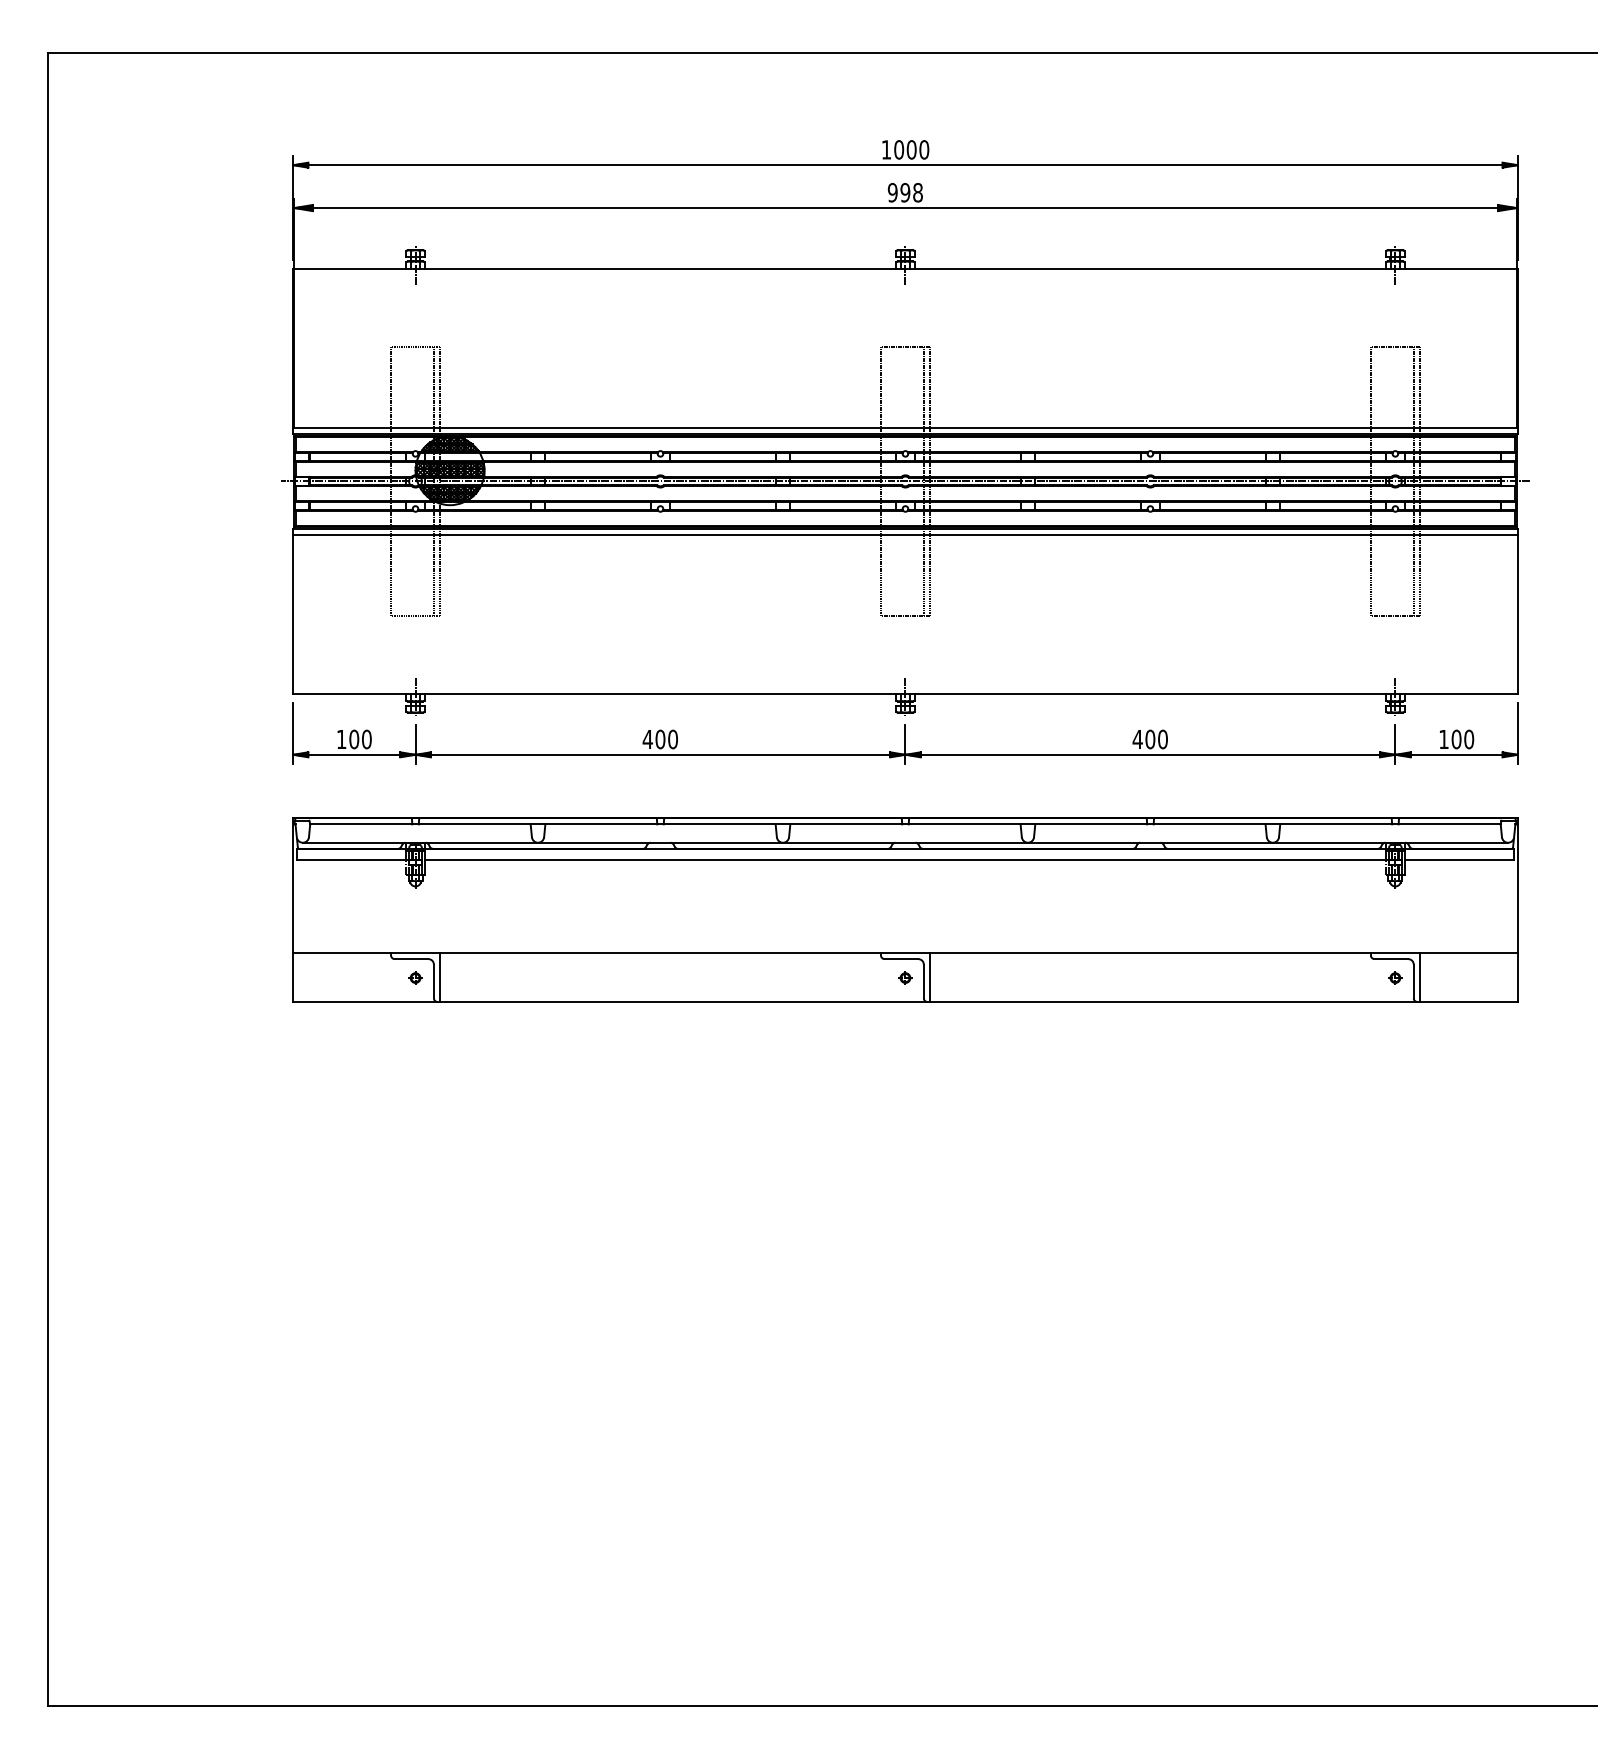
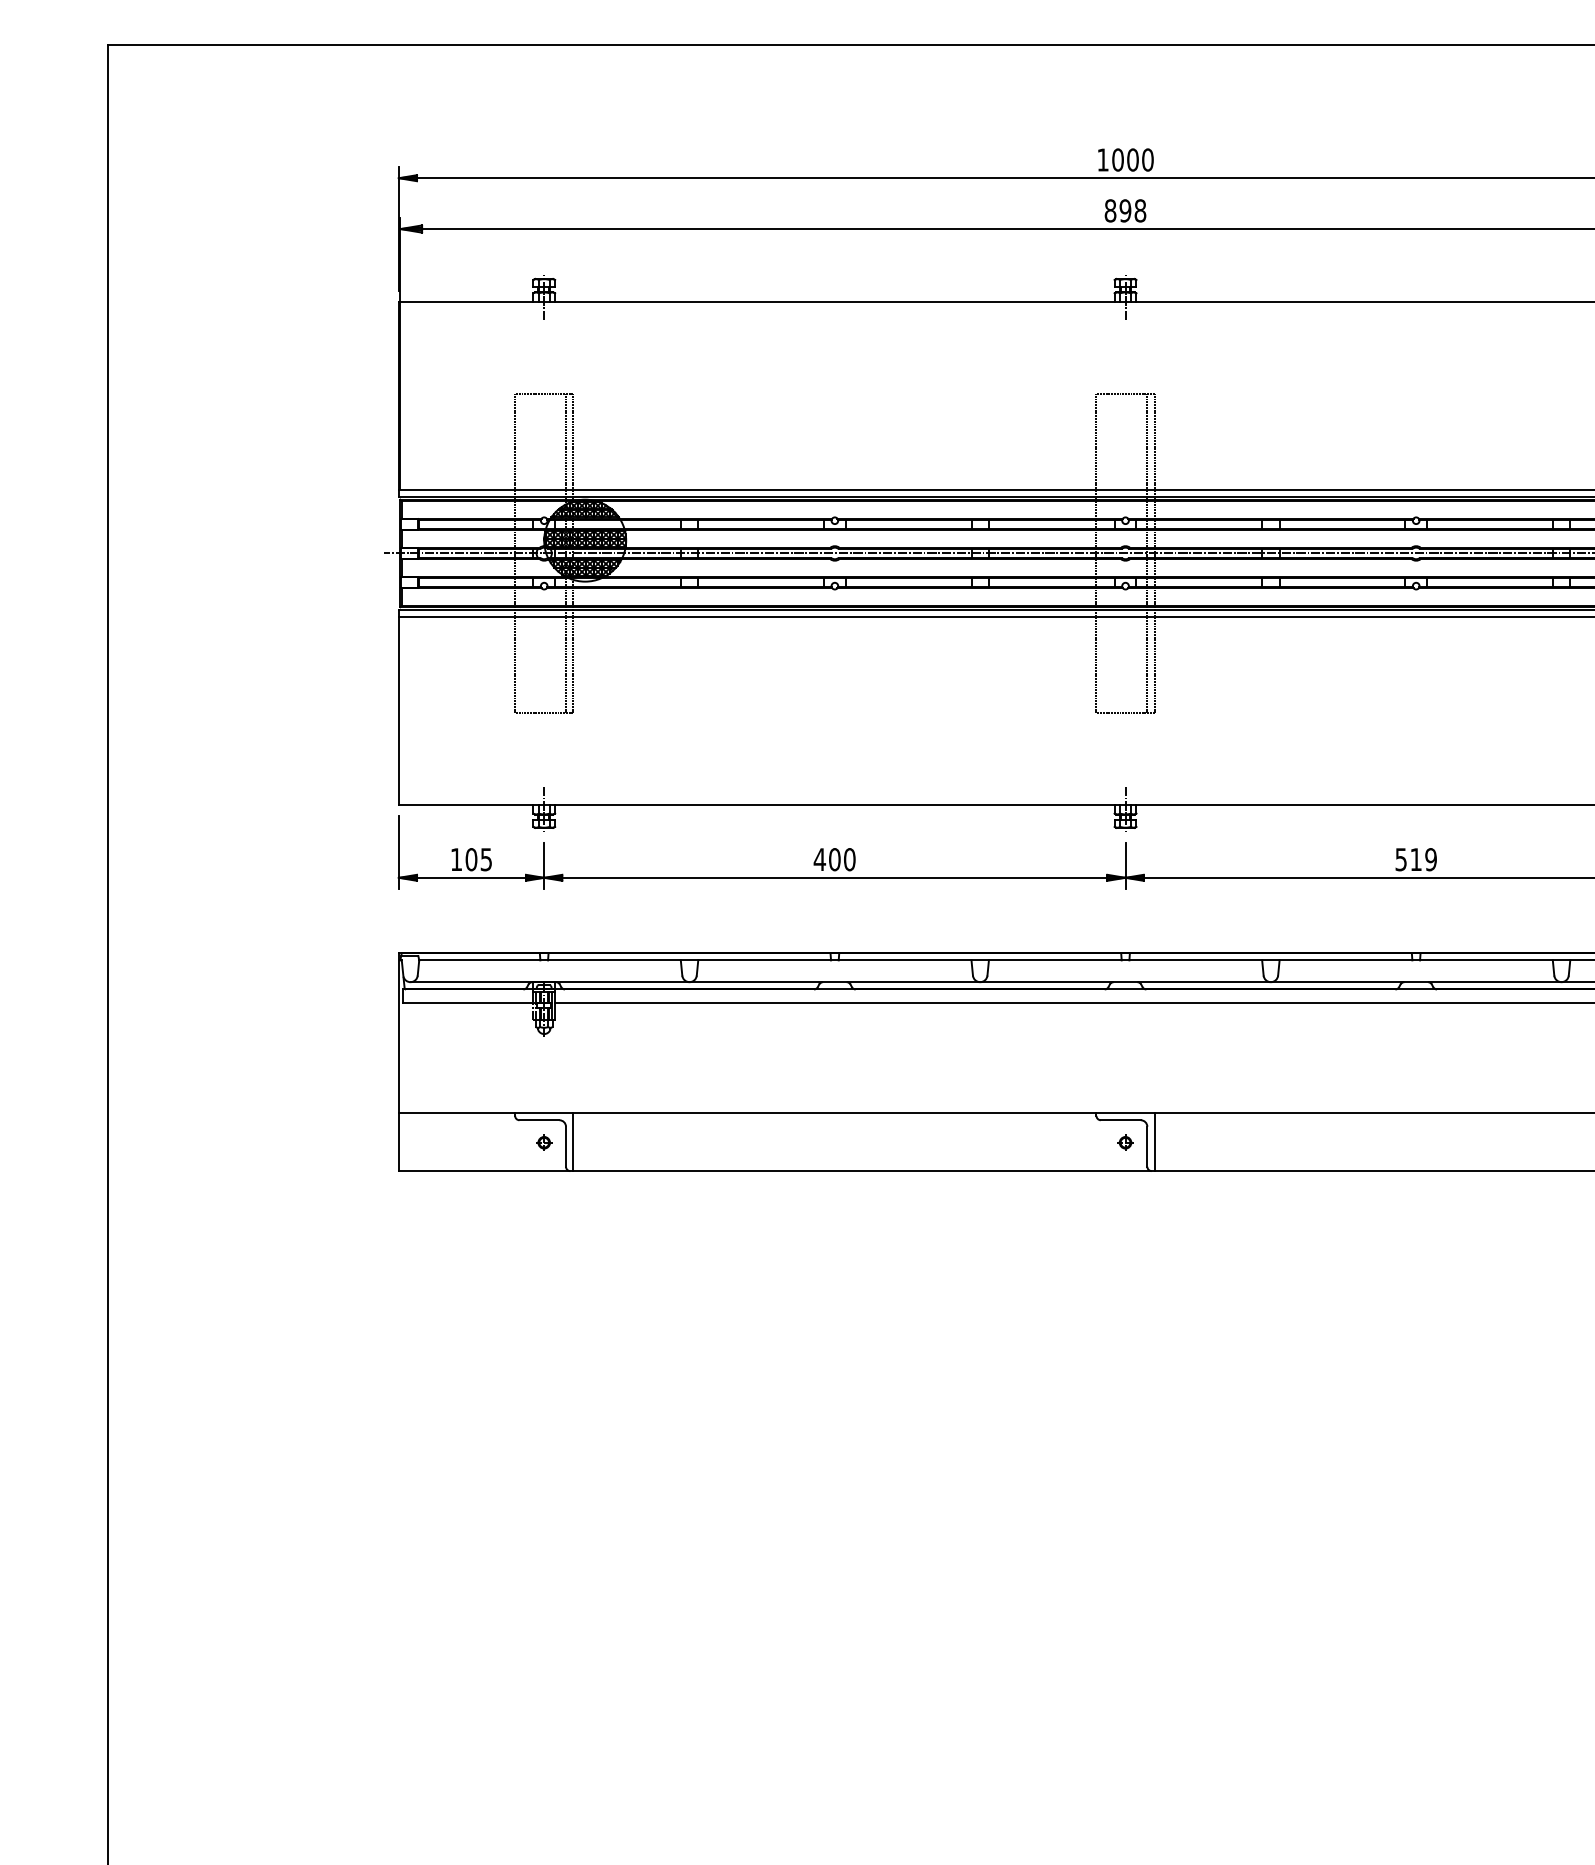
text: (892, 192) -> (1110, 210), 998 -> 898
text: (366, 739) -> (486, 859), 100 -> 105
text: (1149, 739) -> (1415, 859), 400 -> 519

